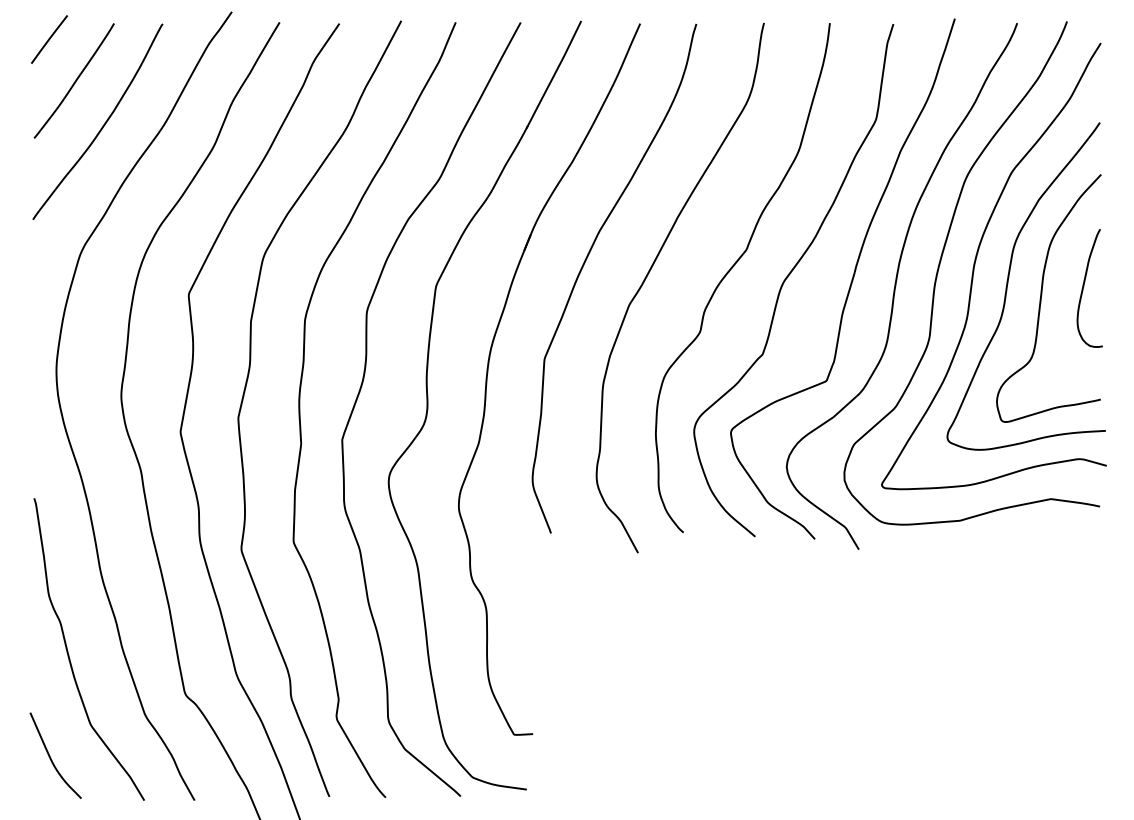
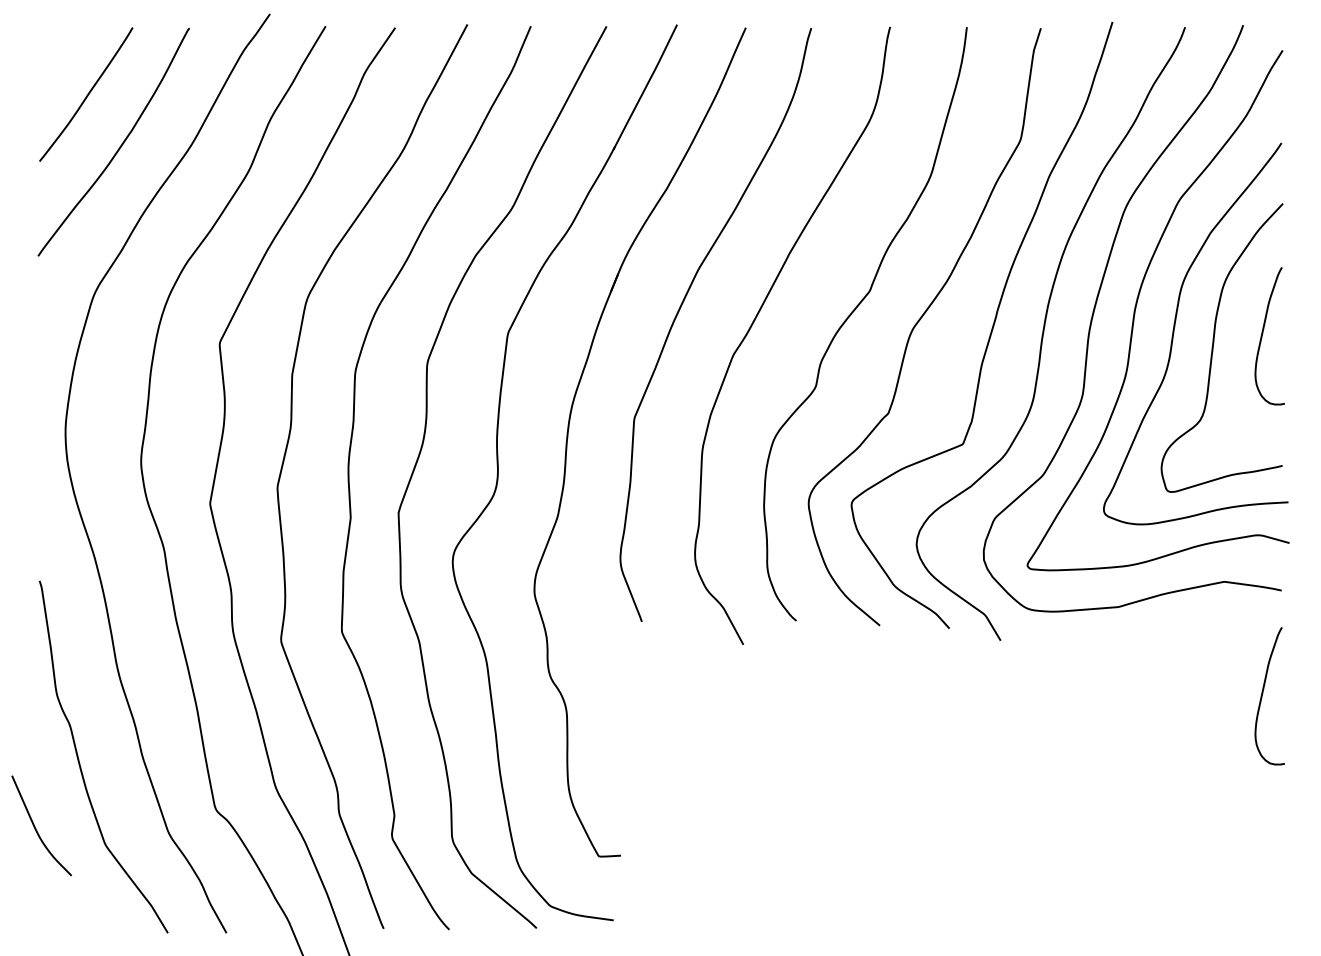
line: (49, 39) -> (57, 46), removed
curve: (1084, 594) -> (1263, 693), added
curve: (51, 757) -> (36, 828), moved

